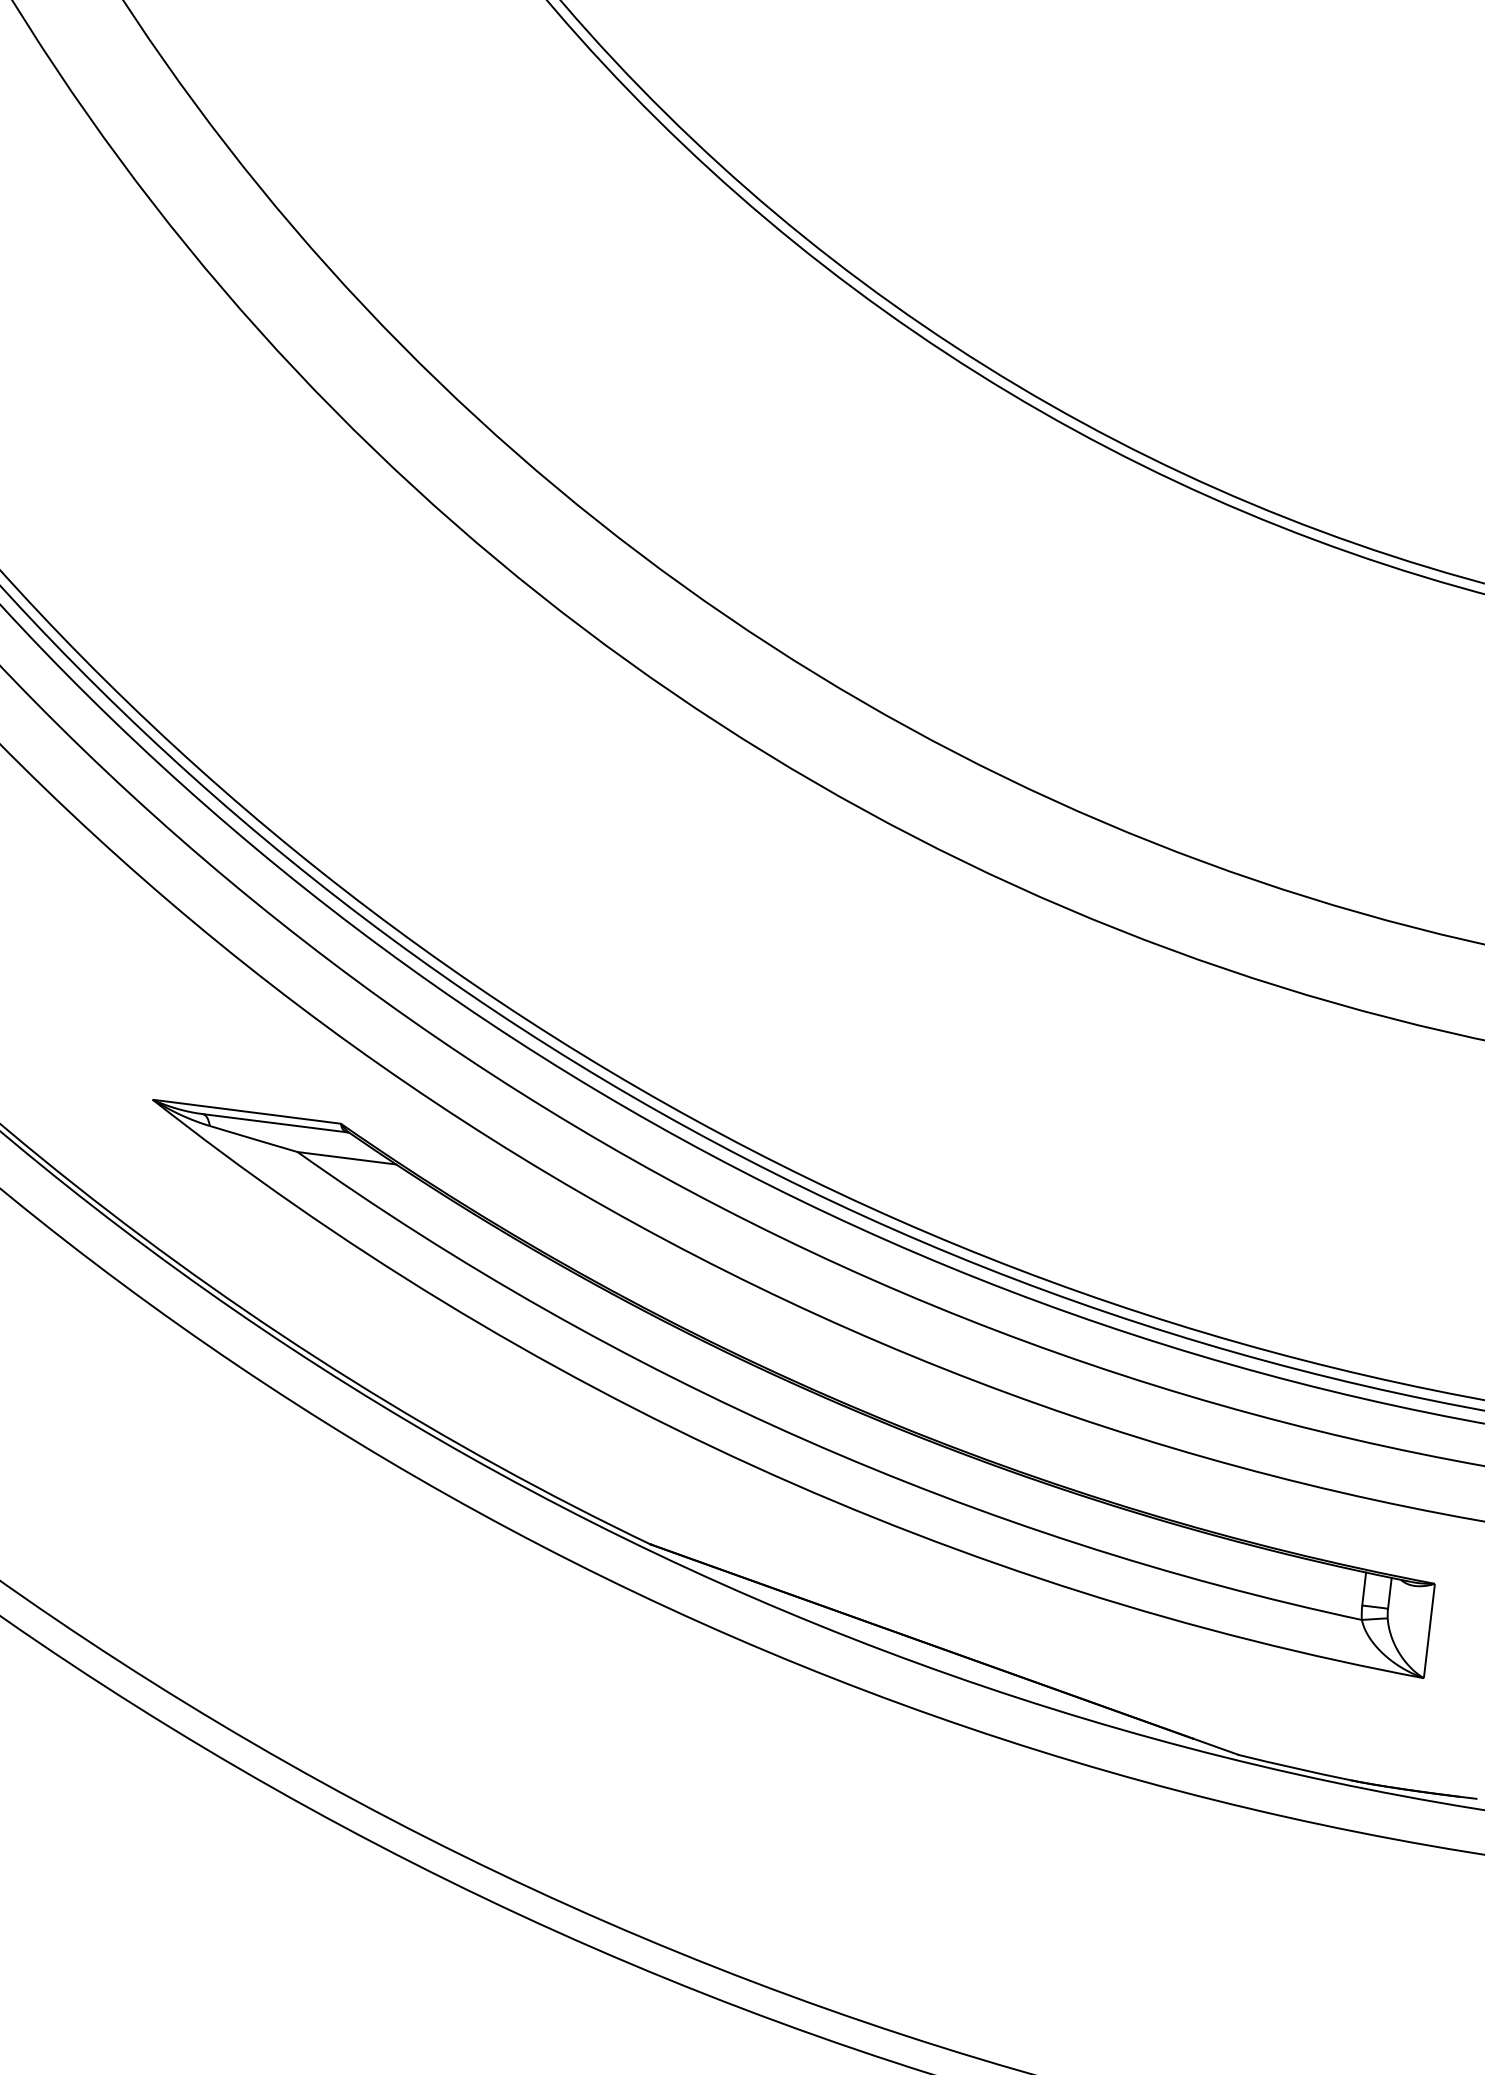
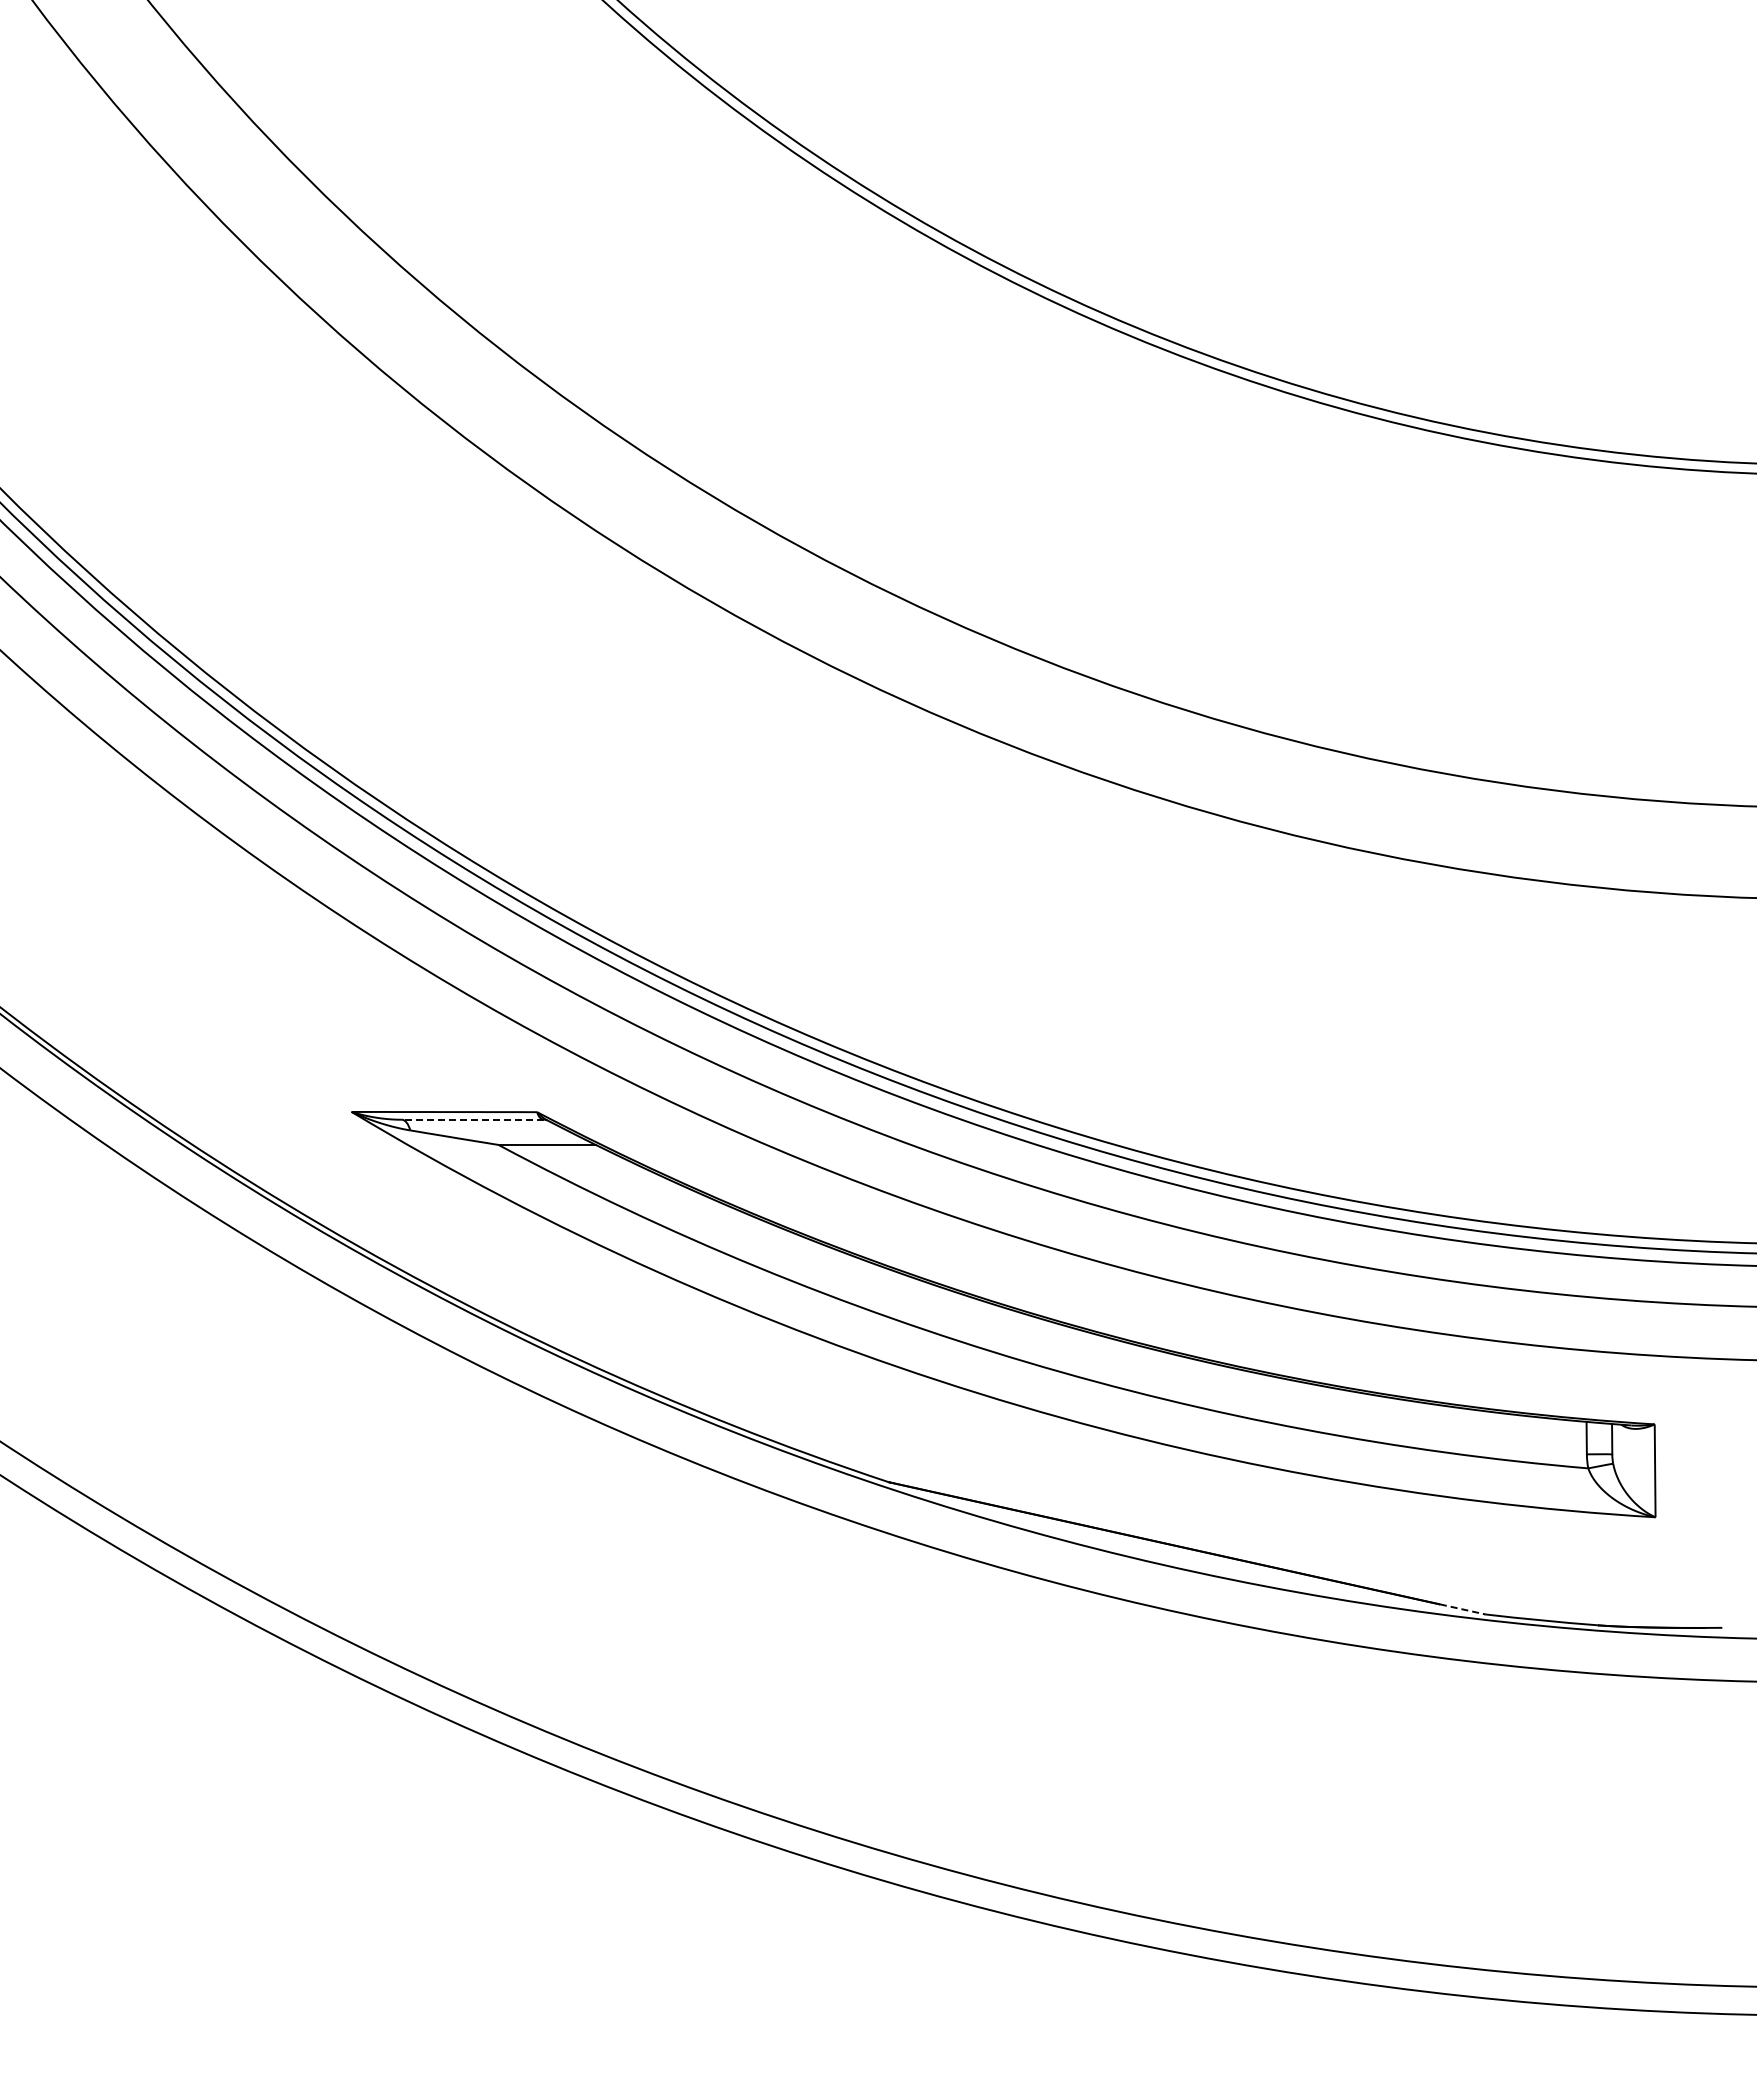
line: (274, 1122) -> (472, 1119), solid -> dashed
line: (1217, 1747) -> (1463, 1609), solid -> dashed

